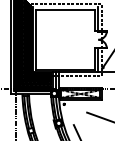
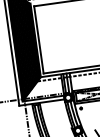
hatch: (32, 81) -> (41, 87), removed

